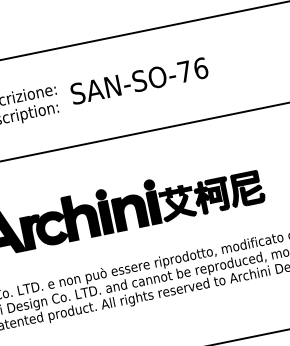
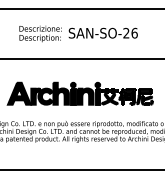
text: (184, 70) -> (126, 32), SAN-SO-76 -> SAN-SO-26

